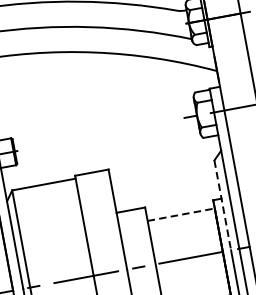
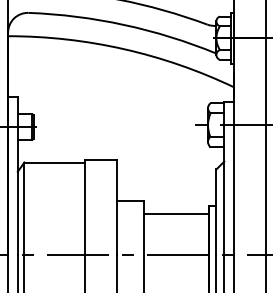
line: (222, 205) -> (216, 212), dashed -> solid
line: (181, 214) -> (176, 213), dashed -> solid

